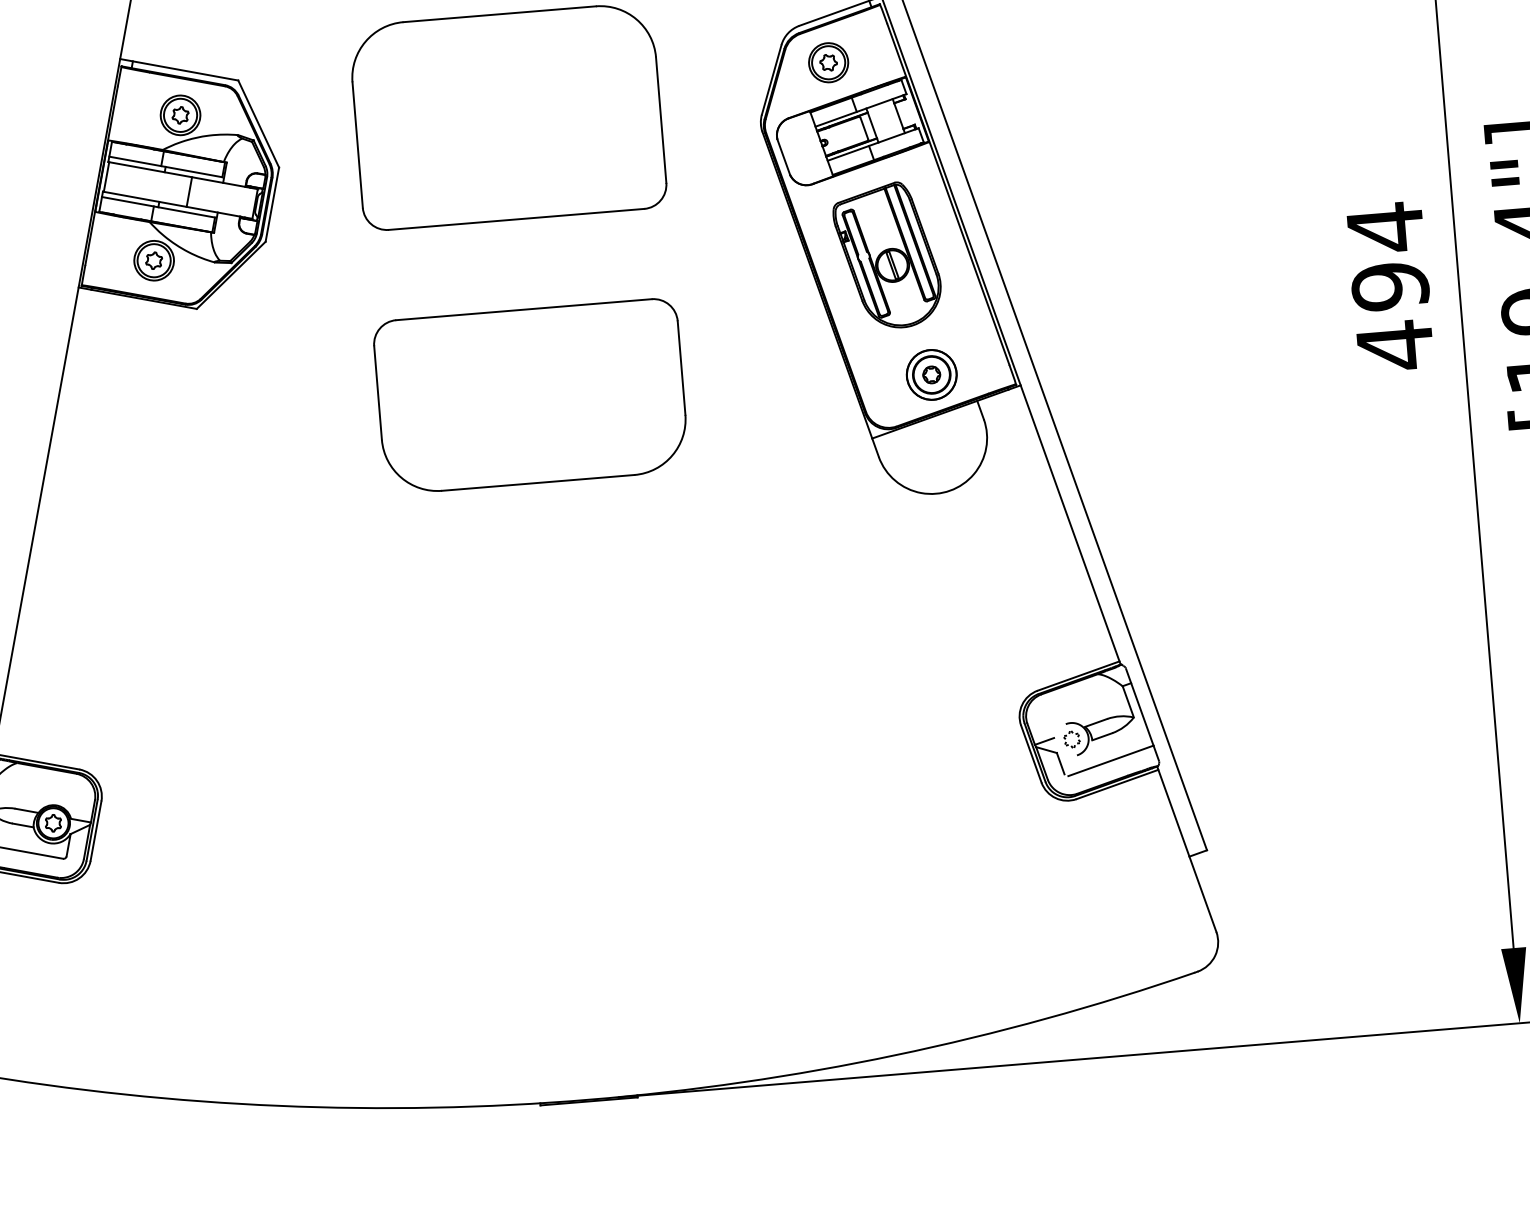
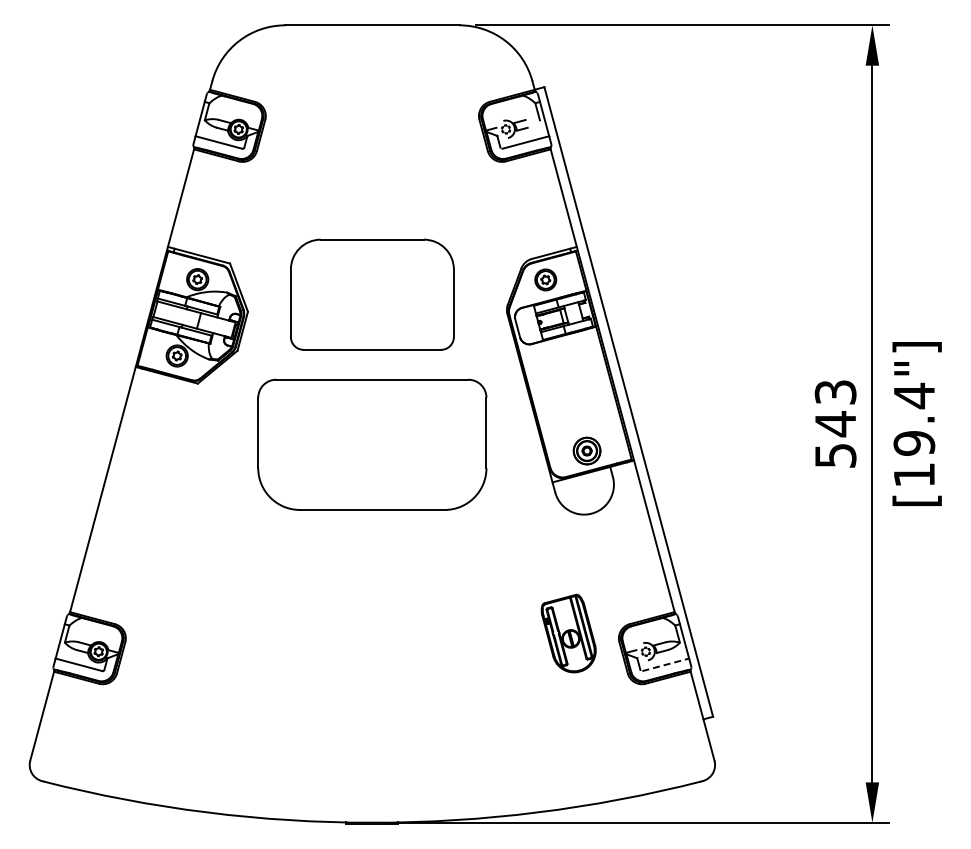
part: (887, 255) -> (568, 633), moved
text: (1390, 287) -> (835, 424), 494 -> 543
part: (531, 395) -> (372, 444), size x1.4
line: (1112, 760) -> (666, 664), solid -> dashed

